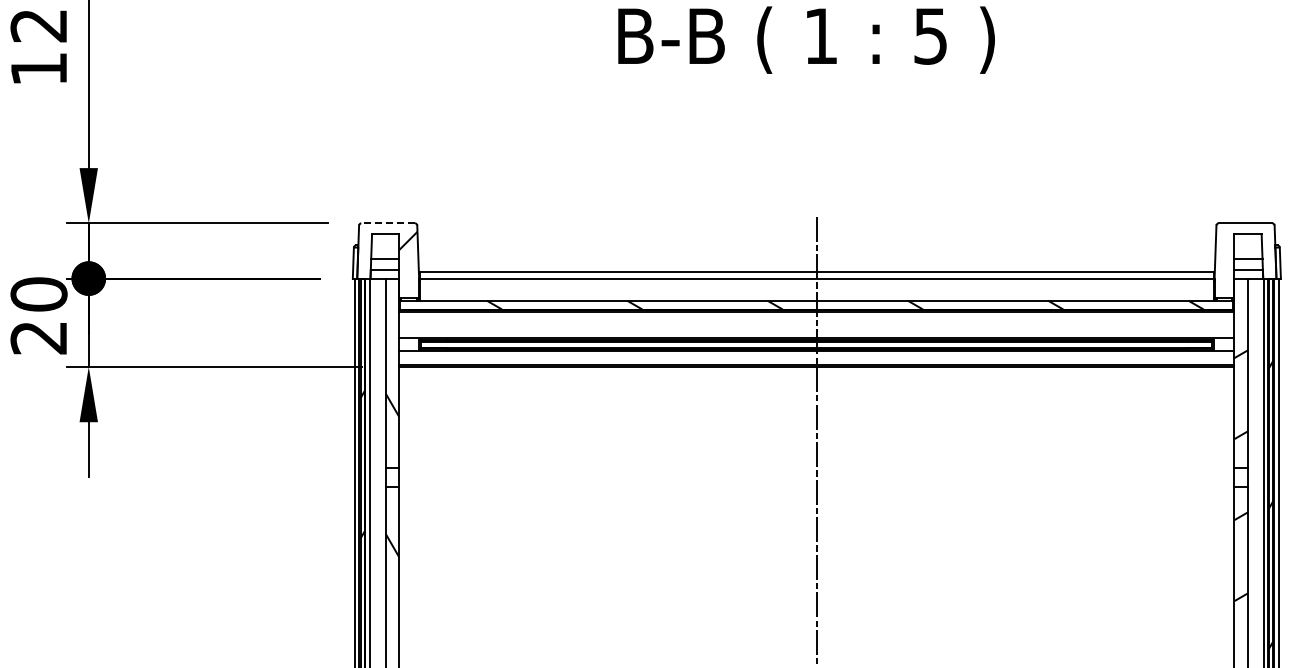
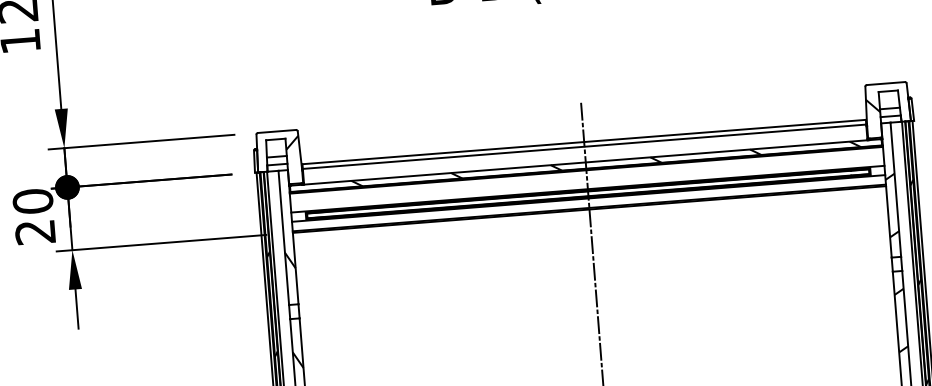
line: (388, 223) -> (277, 131), dashed -> solid
hatch: (1224, 252) -> (872, 105), added

